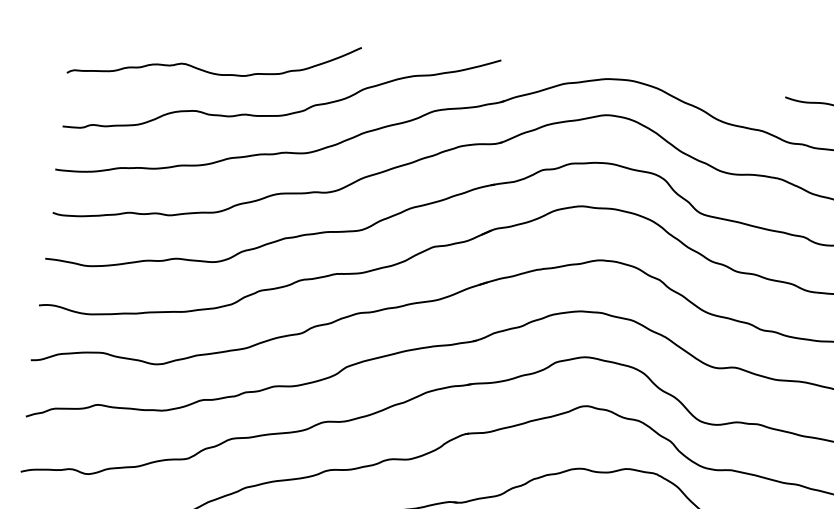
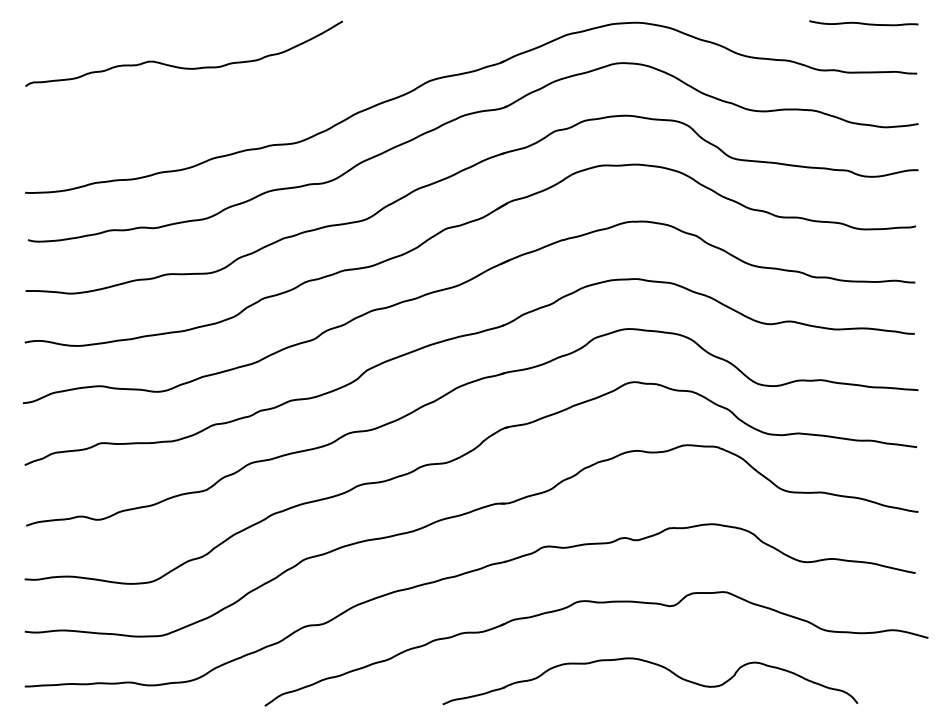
curve: (286, 113) -> (269, 102), removed

